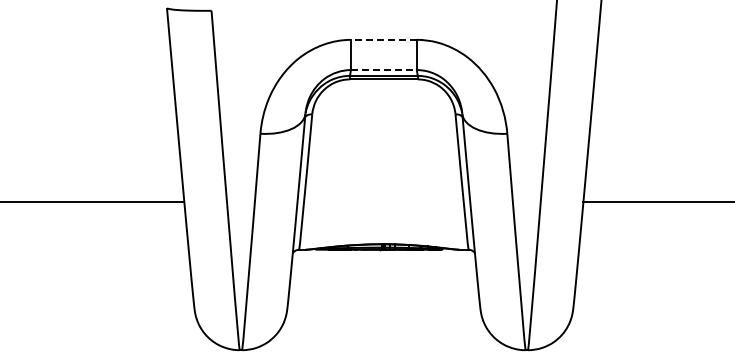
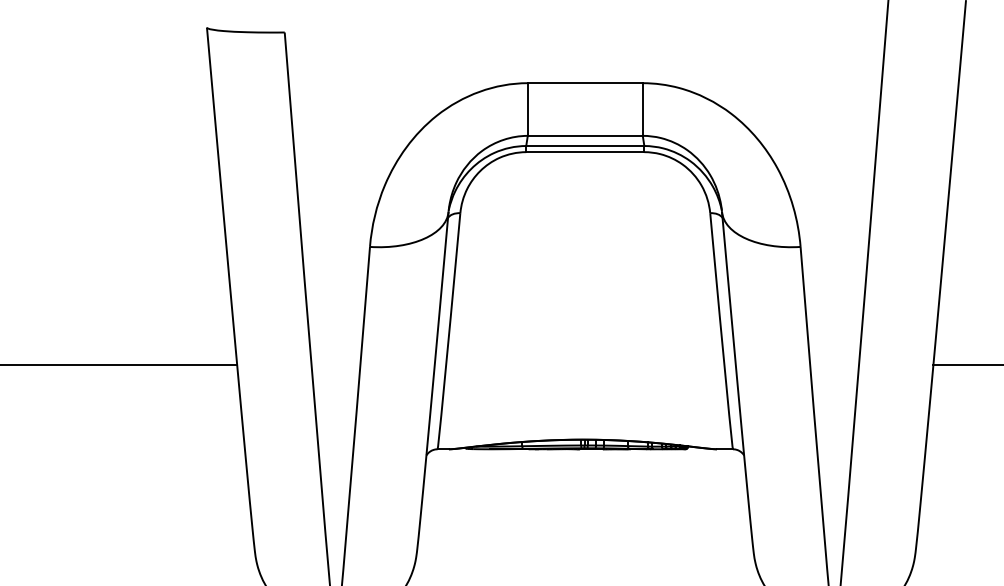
line: (383, 39) -> (584, 82), dashed -> solid
line: (383, 70) -> (584, 136), dashed -> solid

